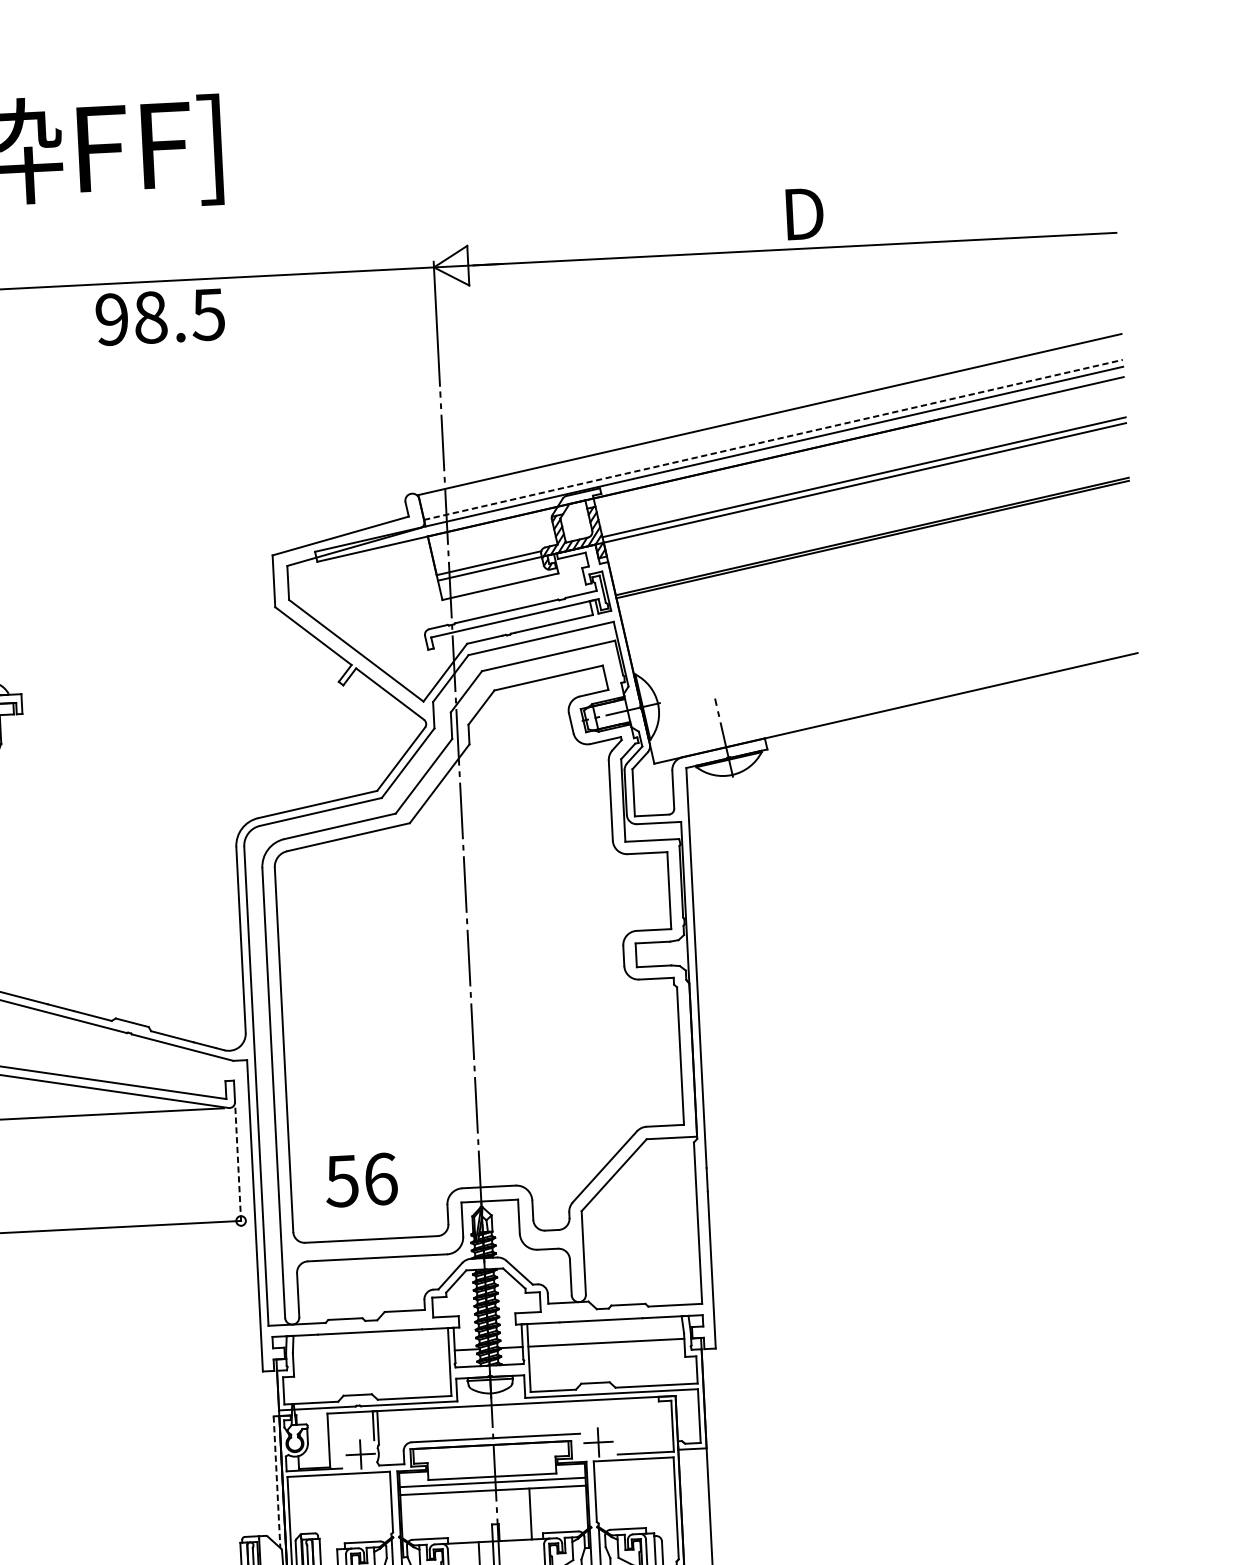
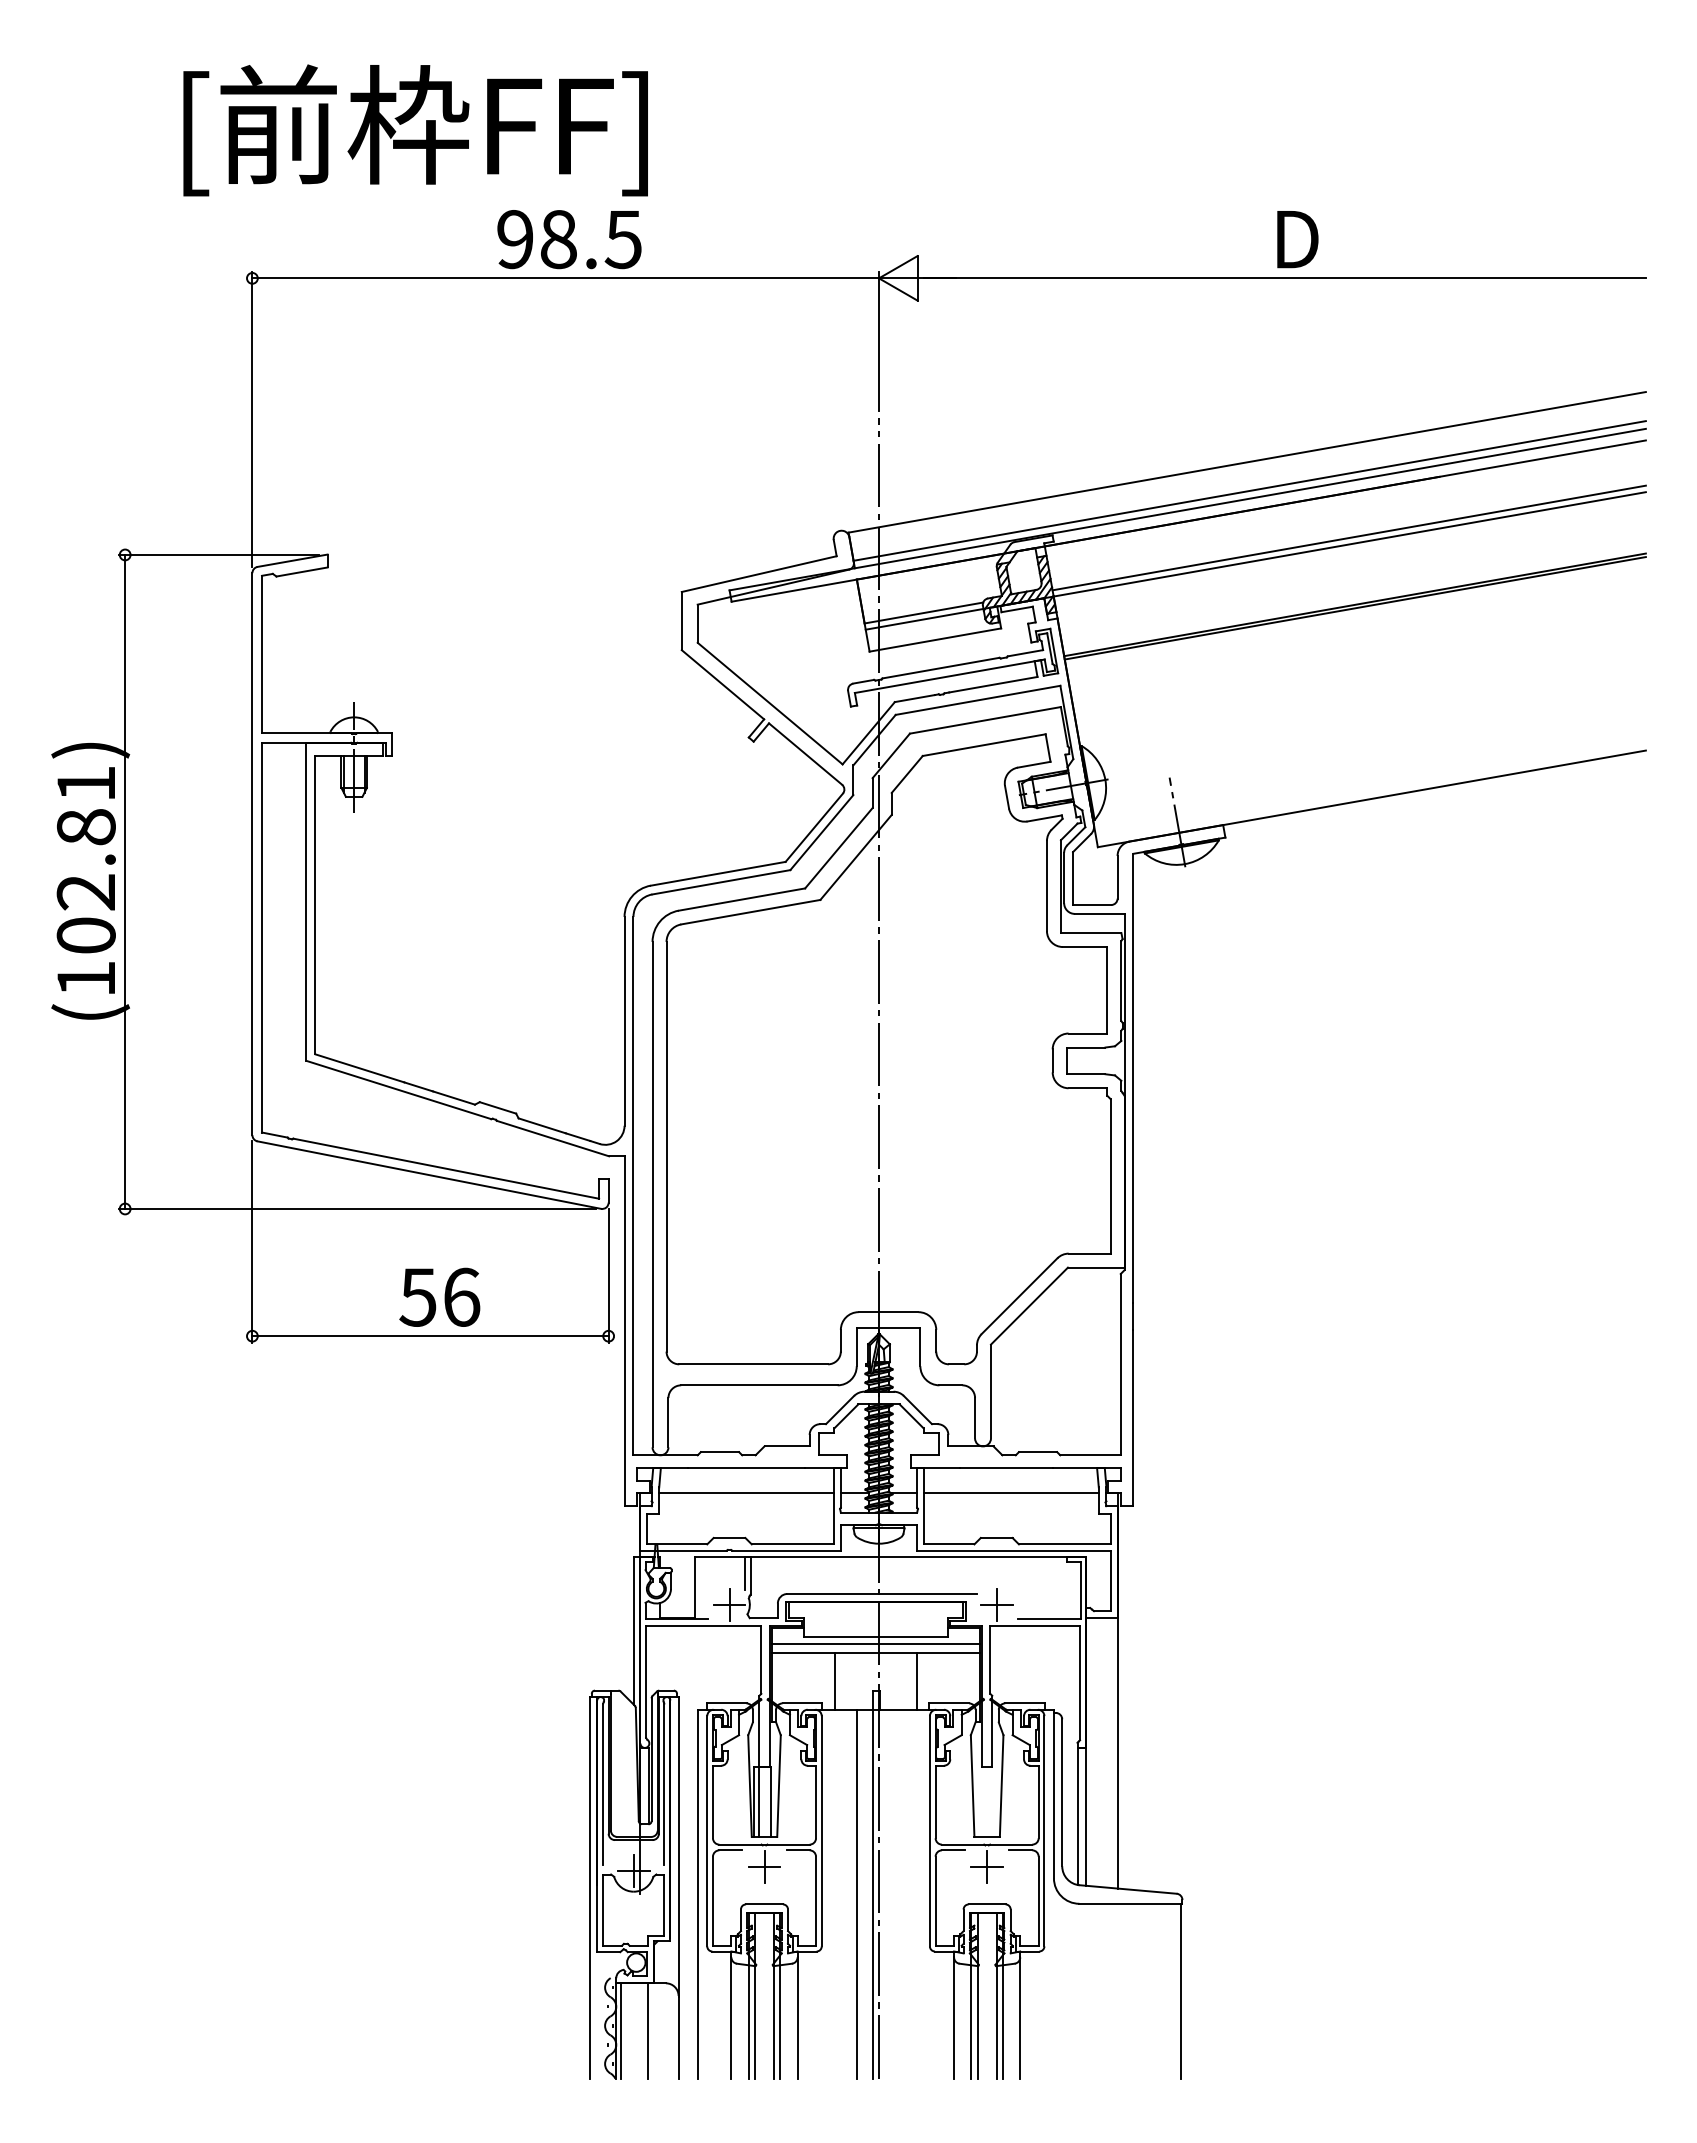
text: (160, 317) -> (569, 239), moved
line: (774, 439) -> (1250, 490), dashed -> solid
line: (238, 1166) -> (608, 1275), dashed -> solid
text: (361, 1179) -> (439, 1296), moved
line: (370, 1354) -> (746, 1493), added
line: (277, 1482) -> (634, 1631), dashed -> solid
line: (458, 1517) -> (835, 1680), added

